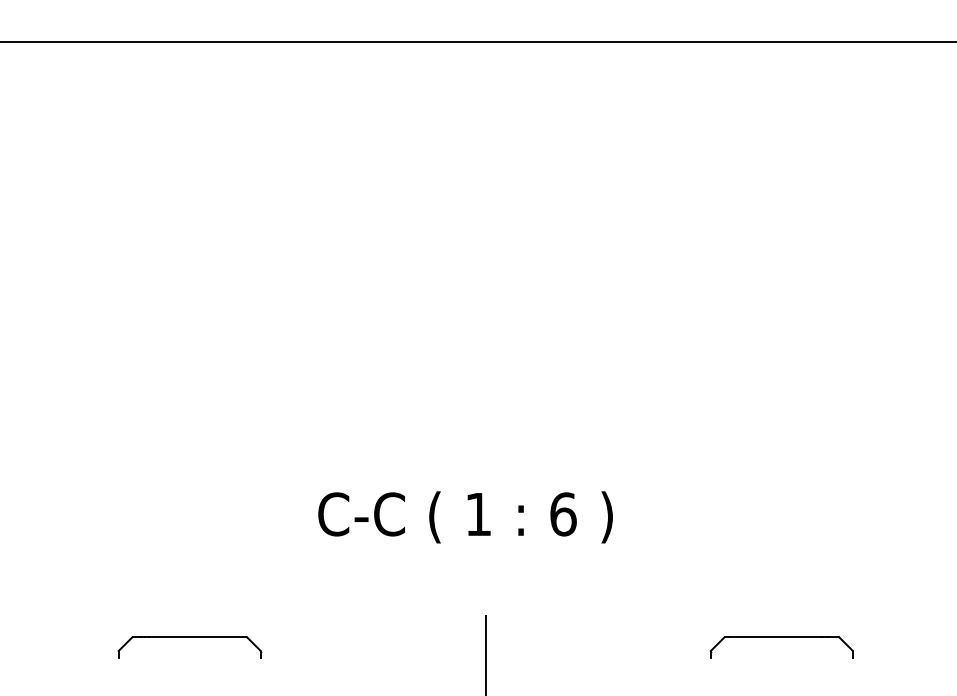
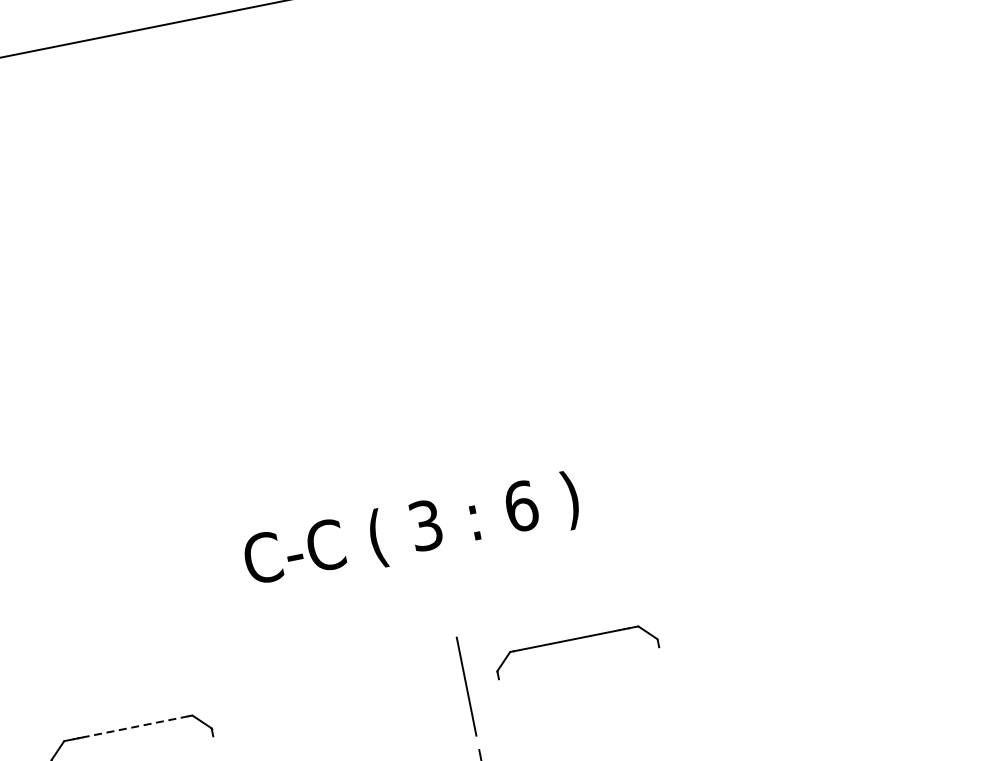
text: (478, 514) -> (425, 525), 1 -> 3
line: (196, 636) -> (135, 726), solid -> dashed
part: (781, 637) -> (573, 639), moved

